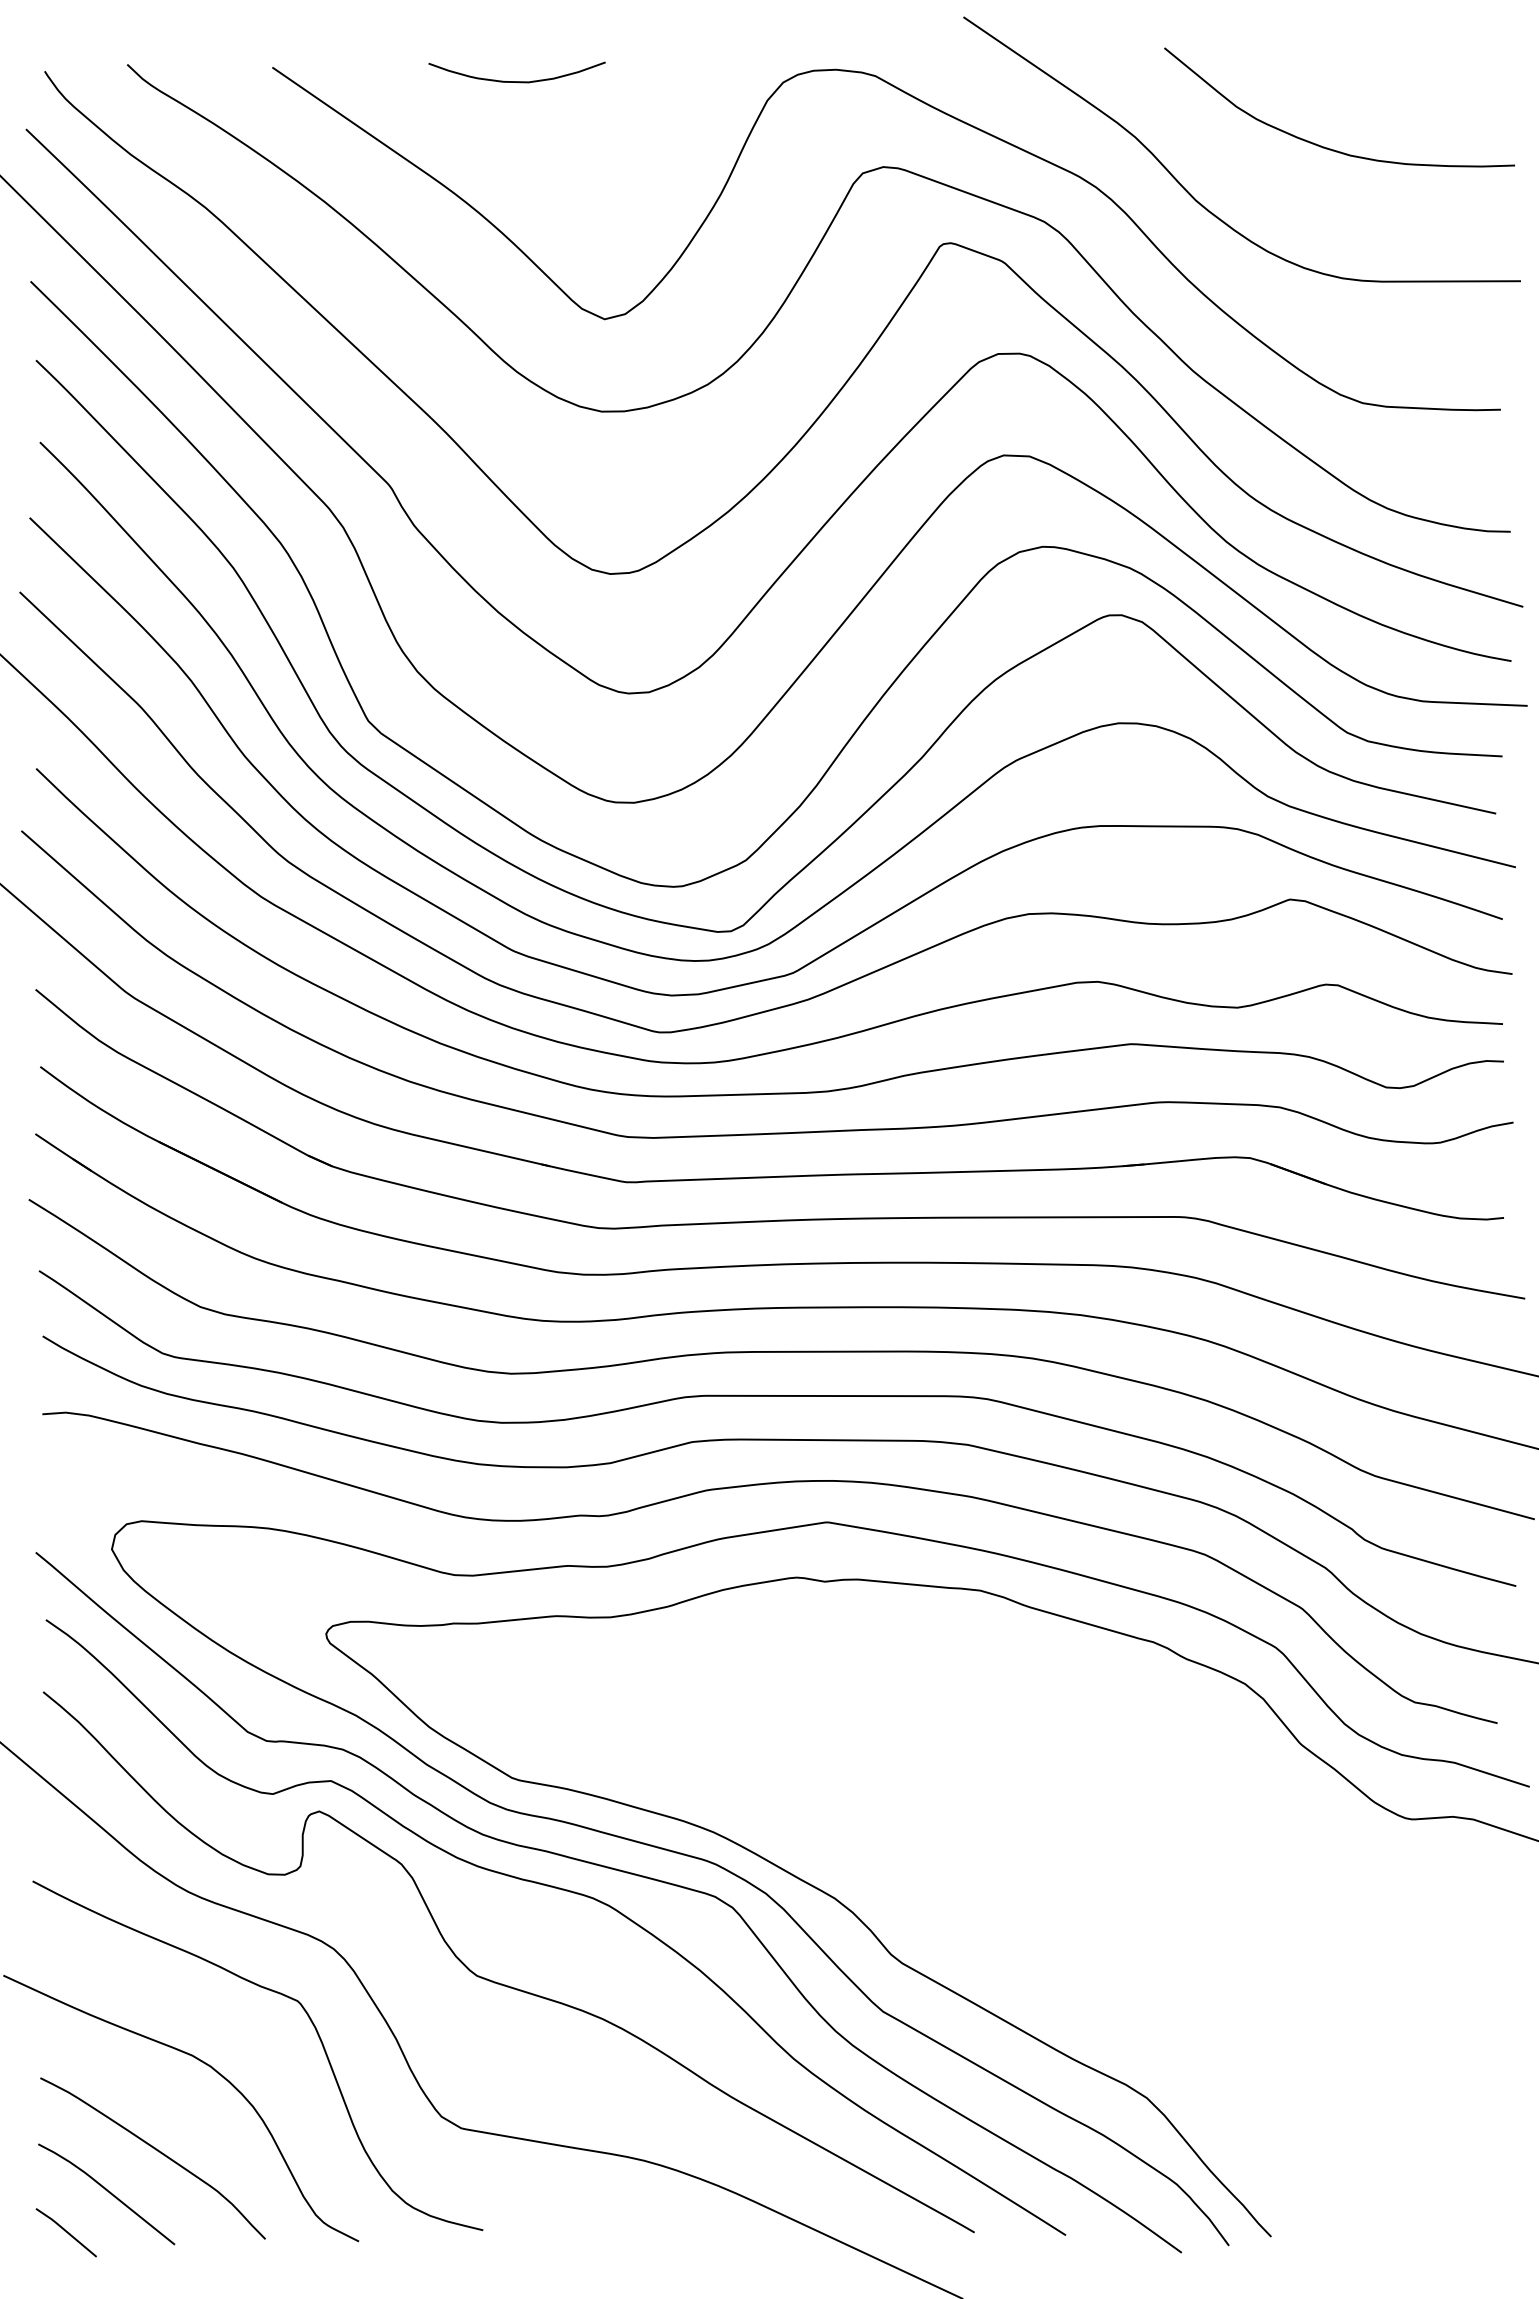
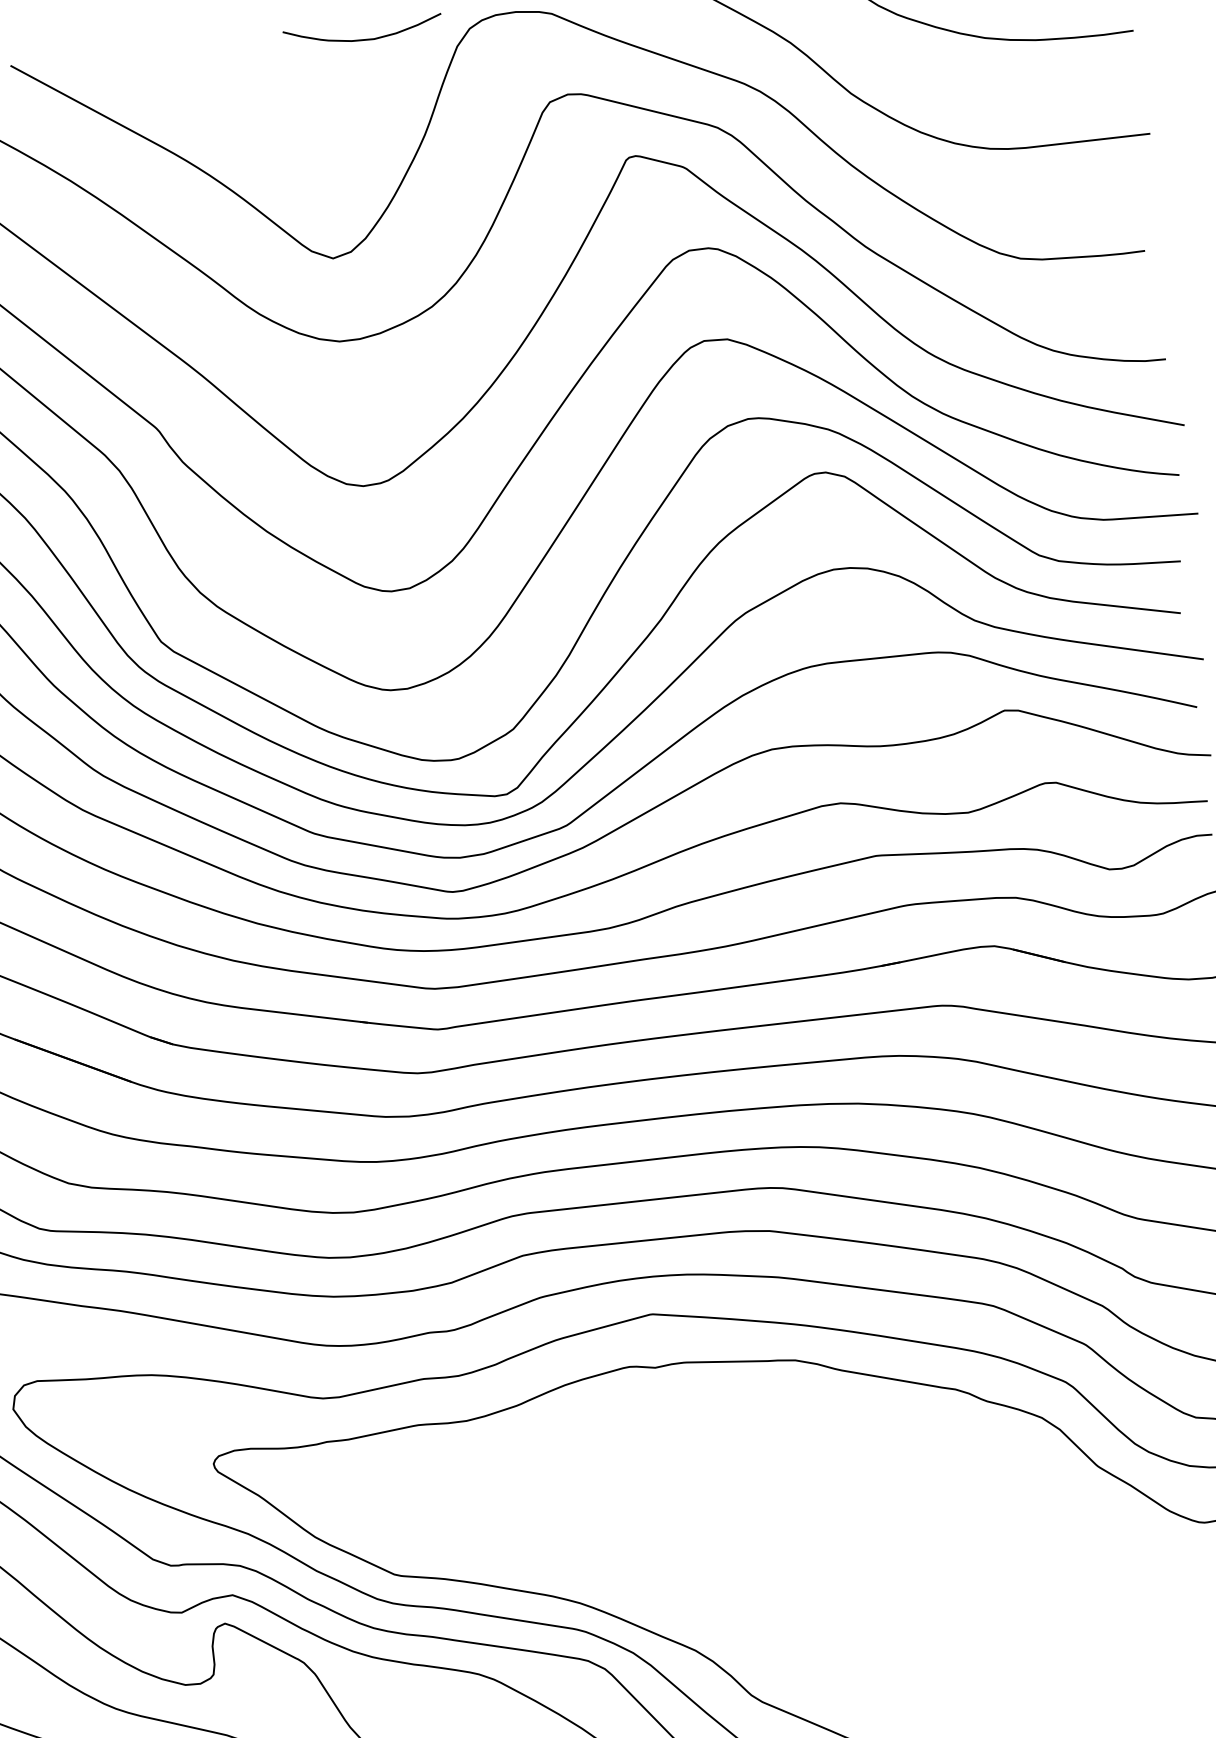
curve: (516, 81) -> (363, 39), moved

